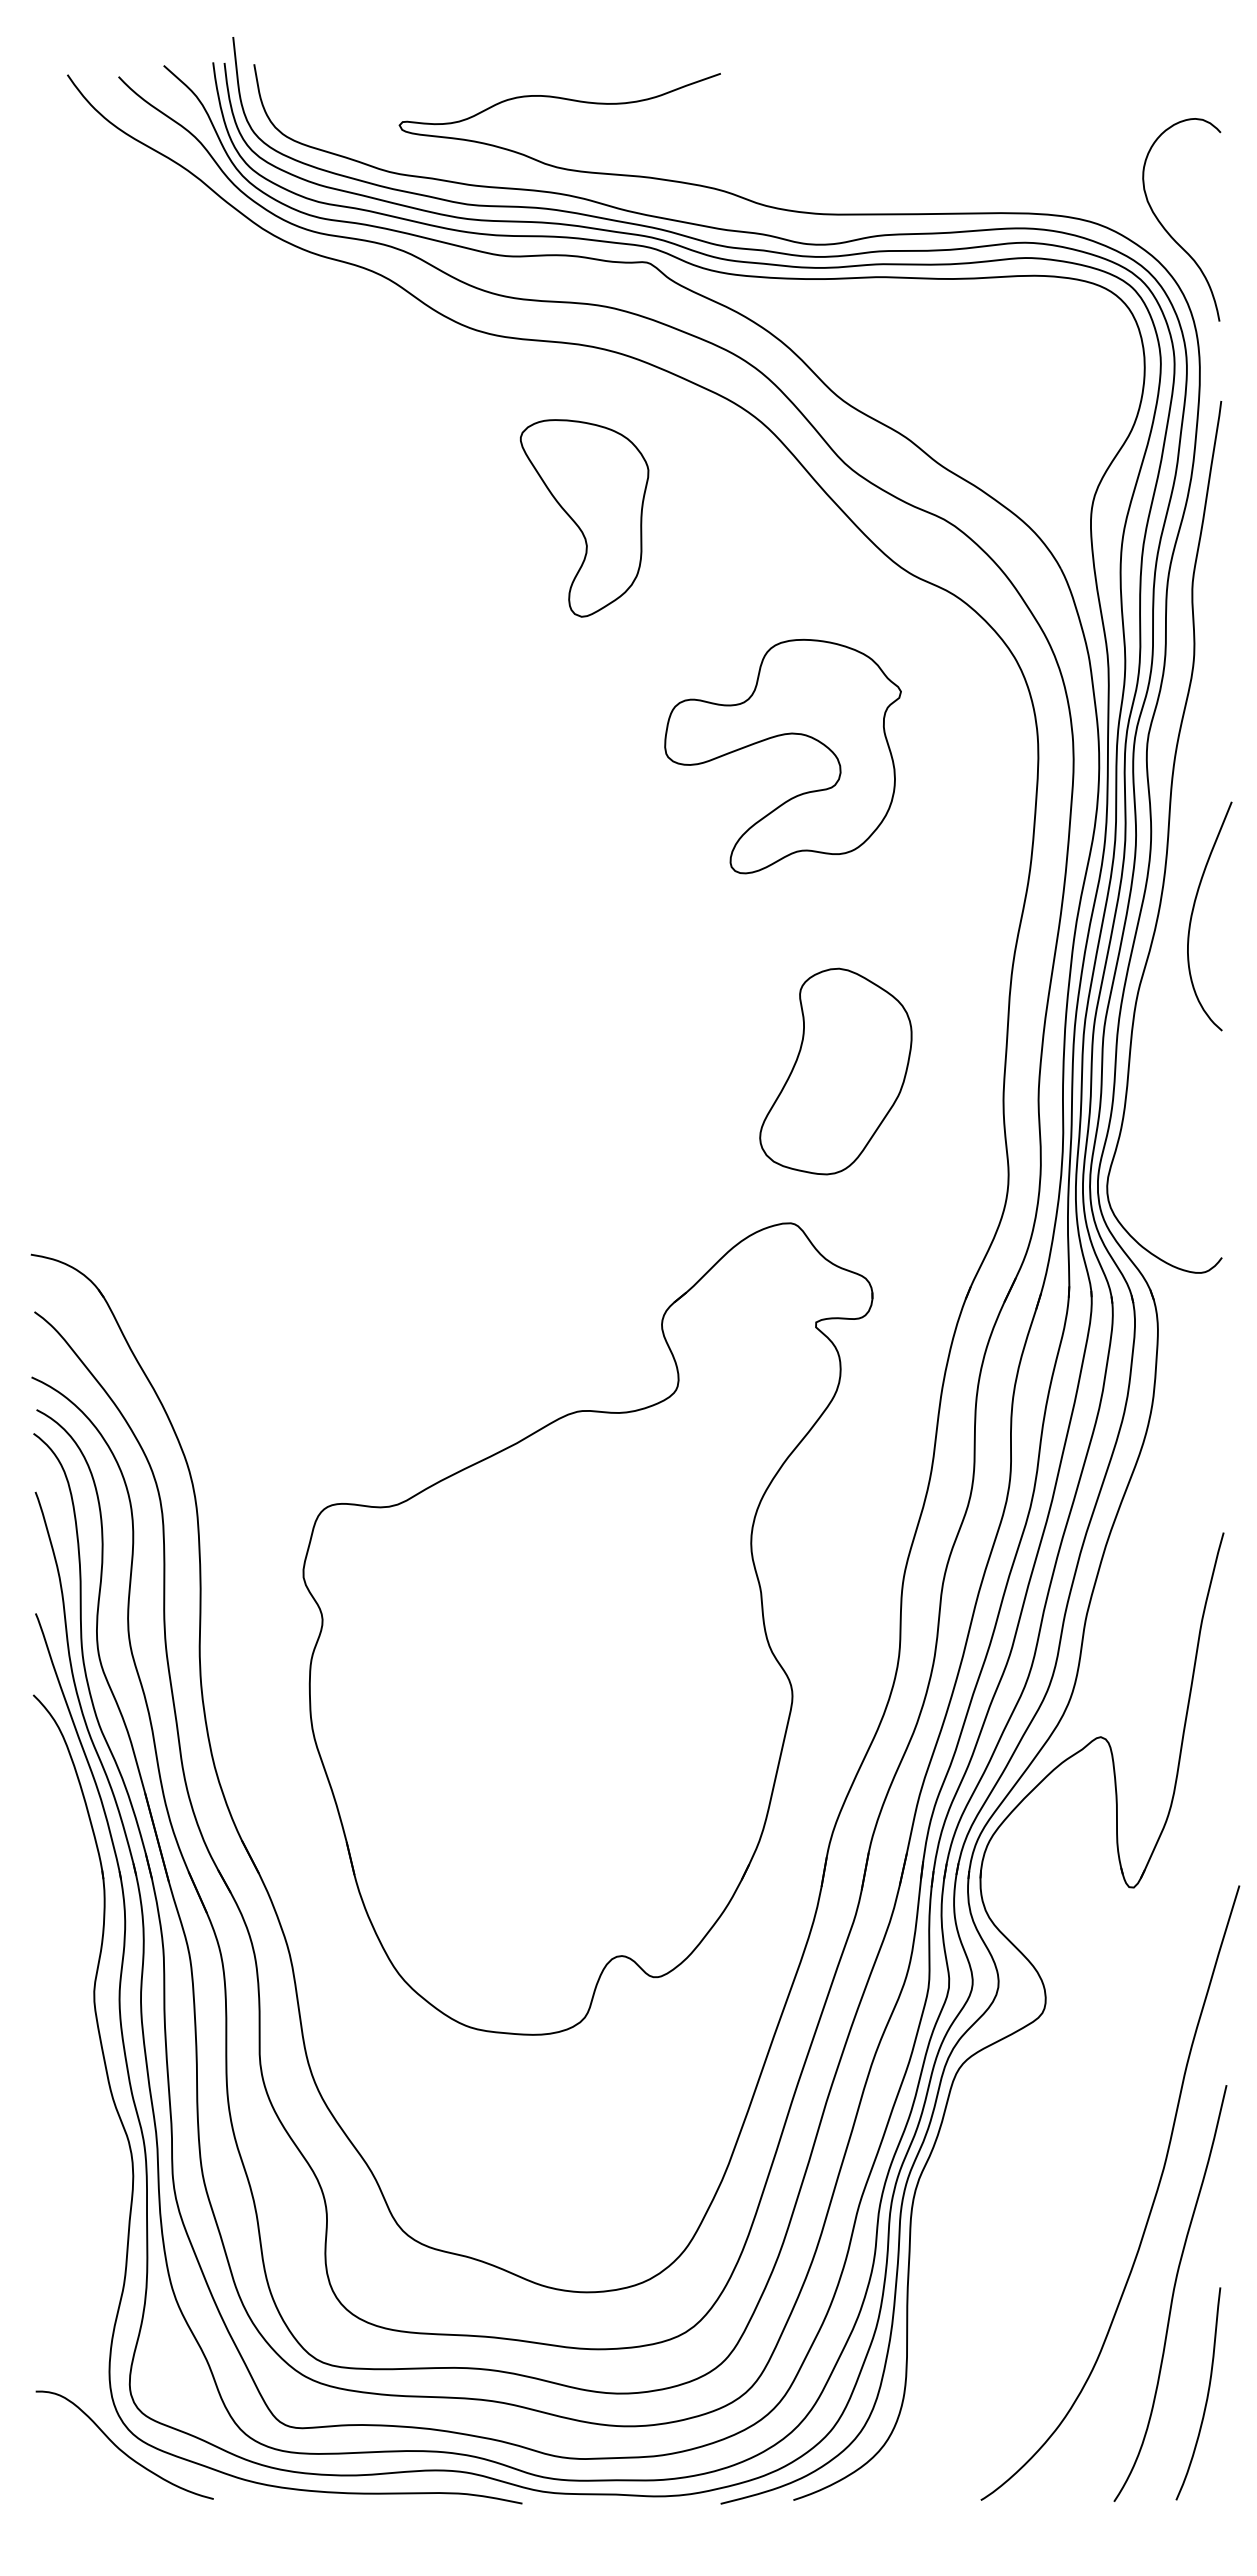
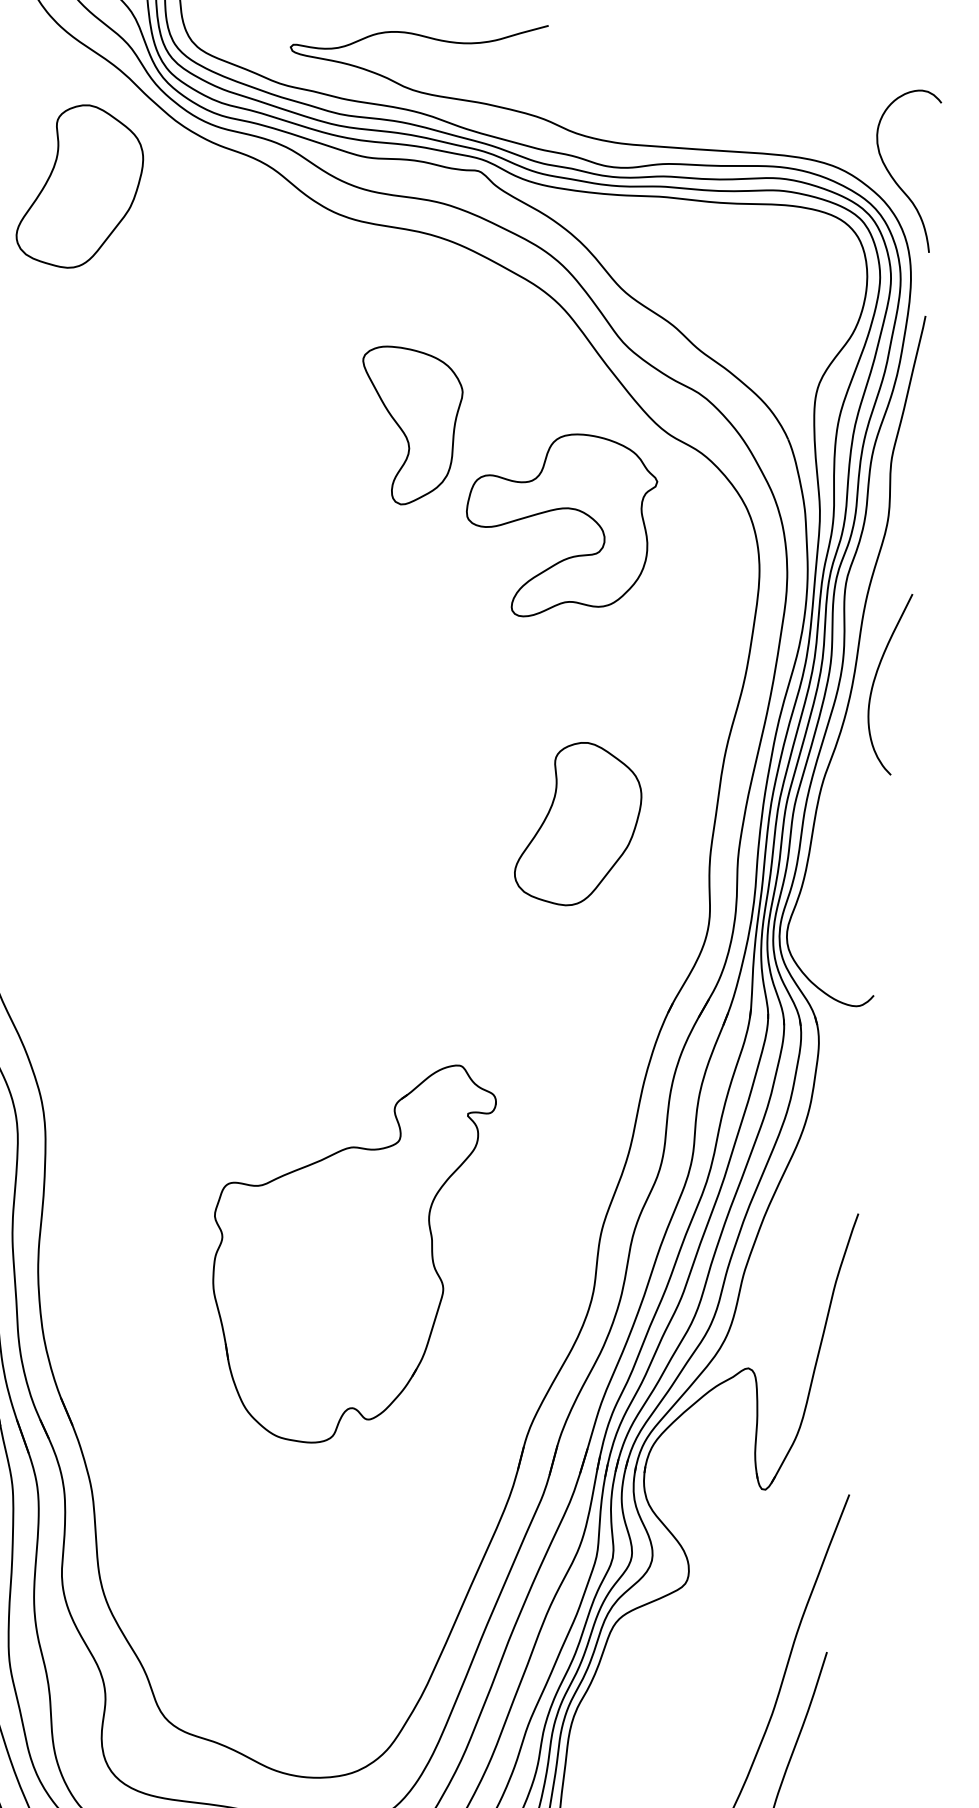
part: (149, 320) -> (80, 186), added
part: (584, 518) -> (409, 426), moved
part: (776, 737) -> (555, 510), moved
curve: (1193, 912) -> (875, 679), moved
part: (587, 1628) -> (348, 1250), size x0.6

